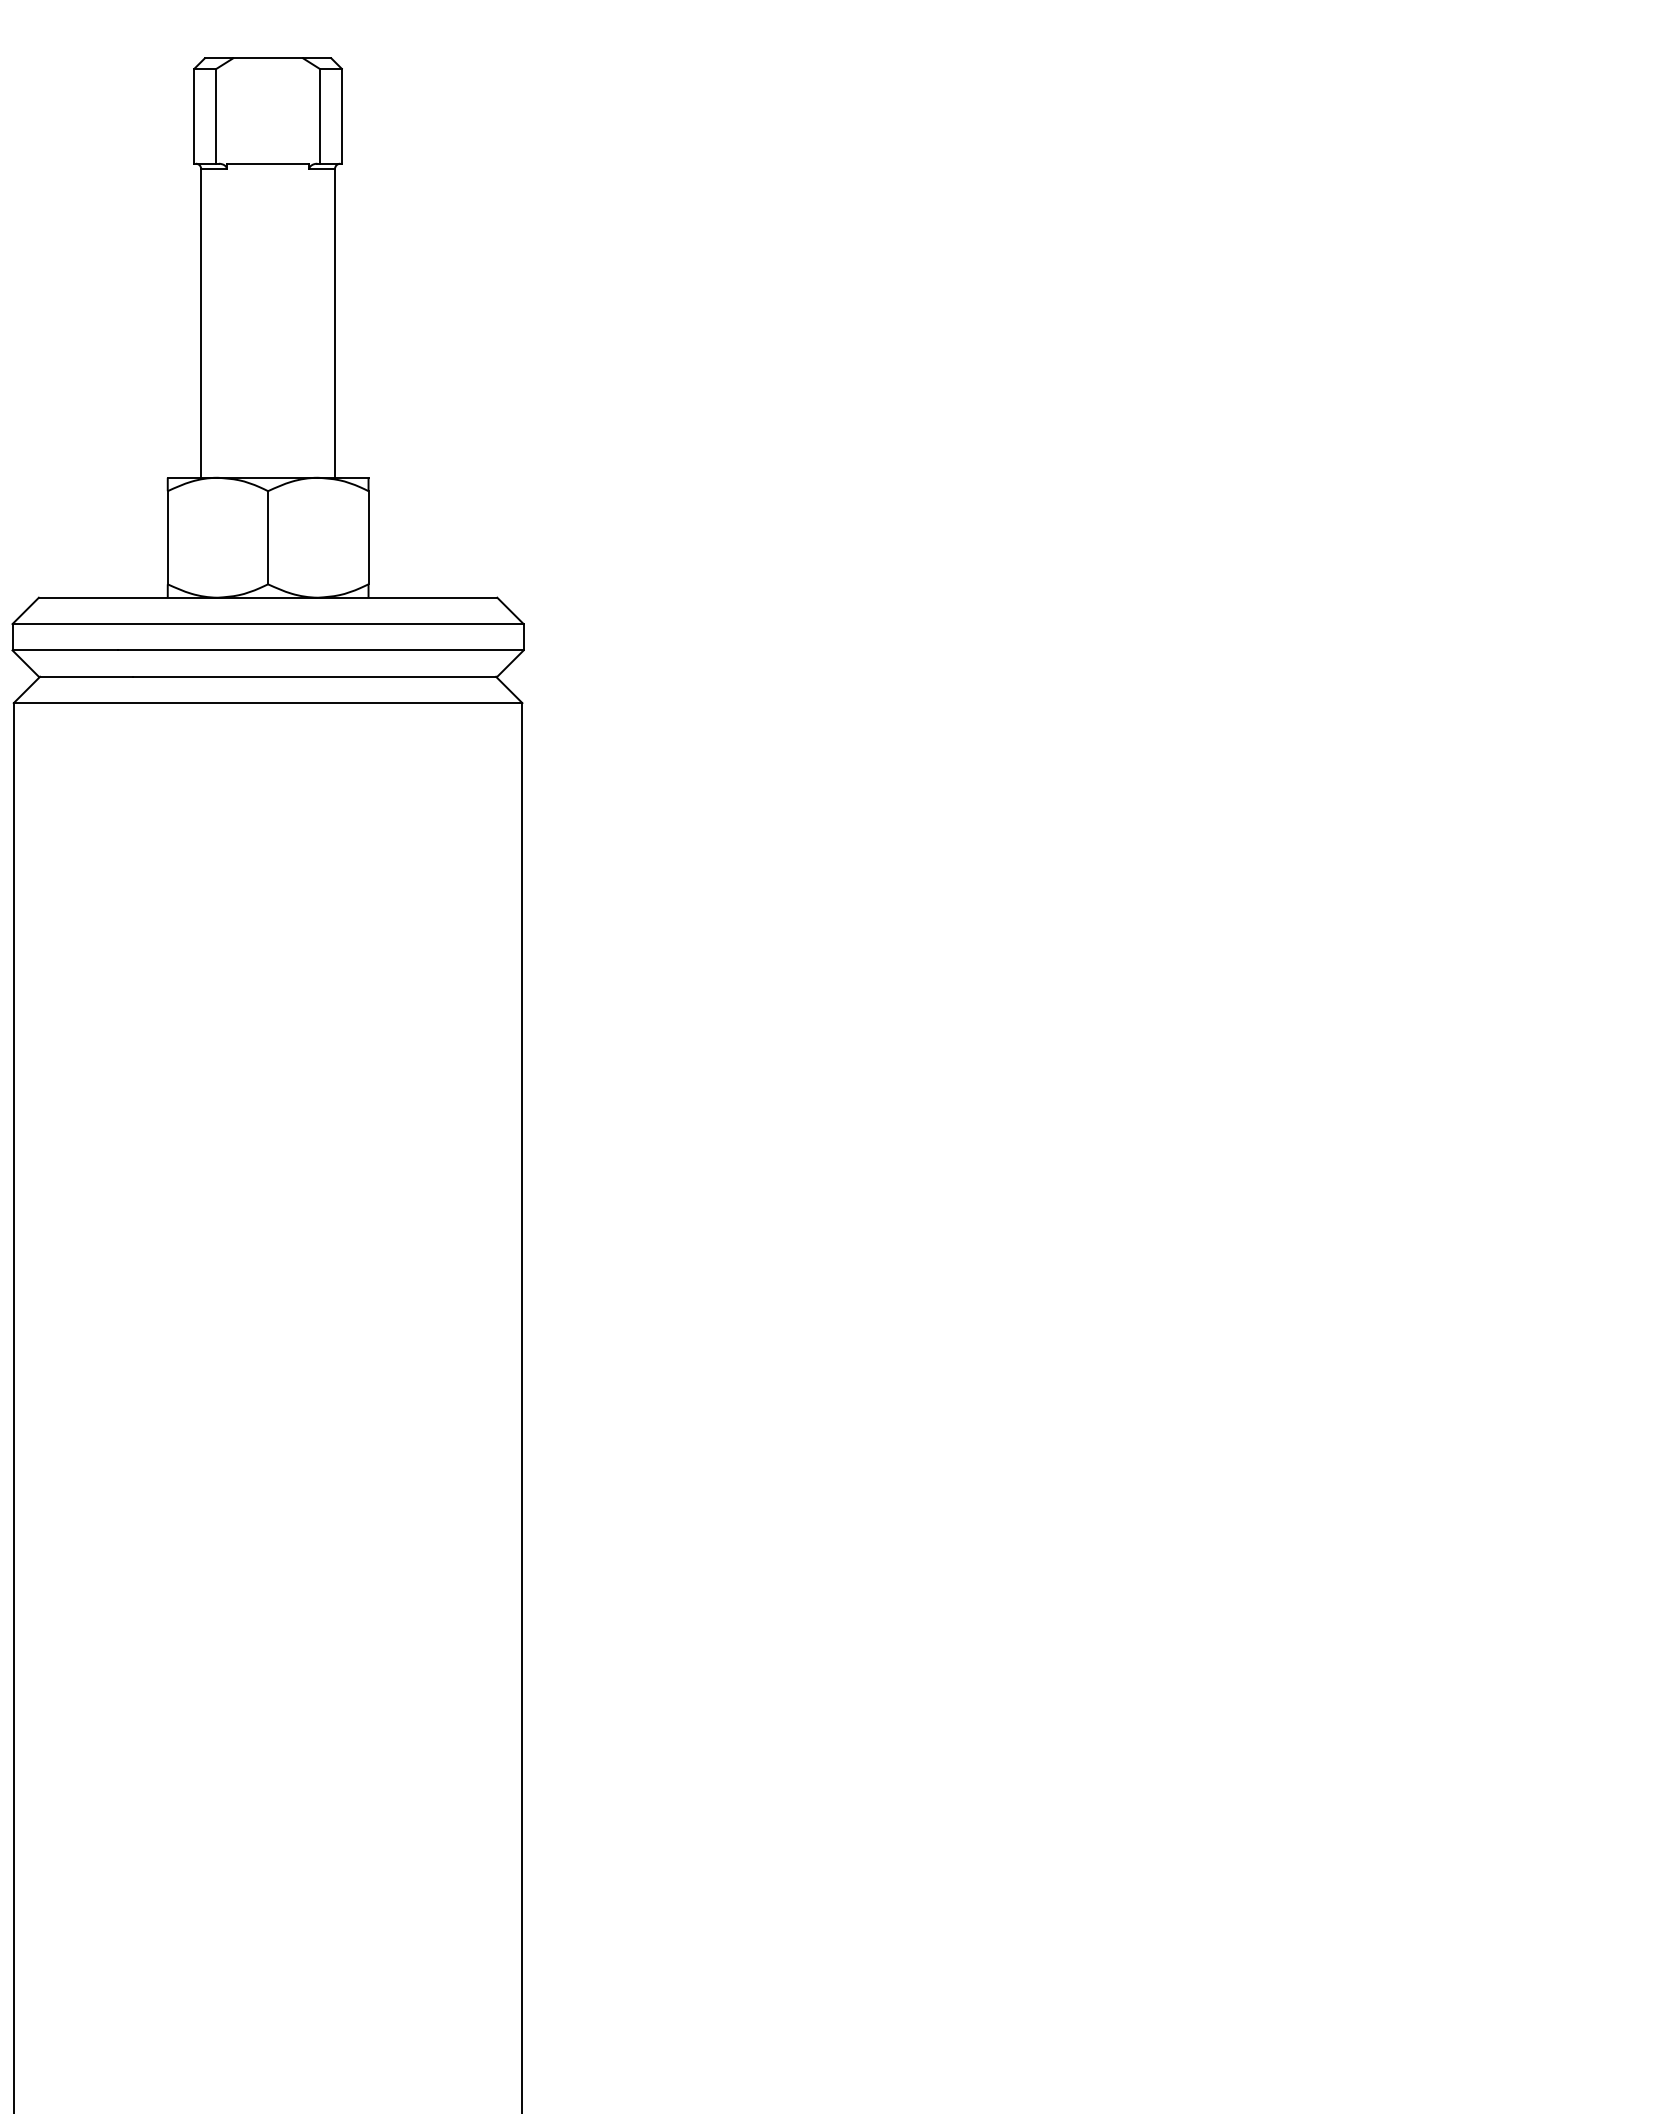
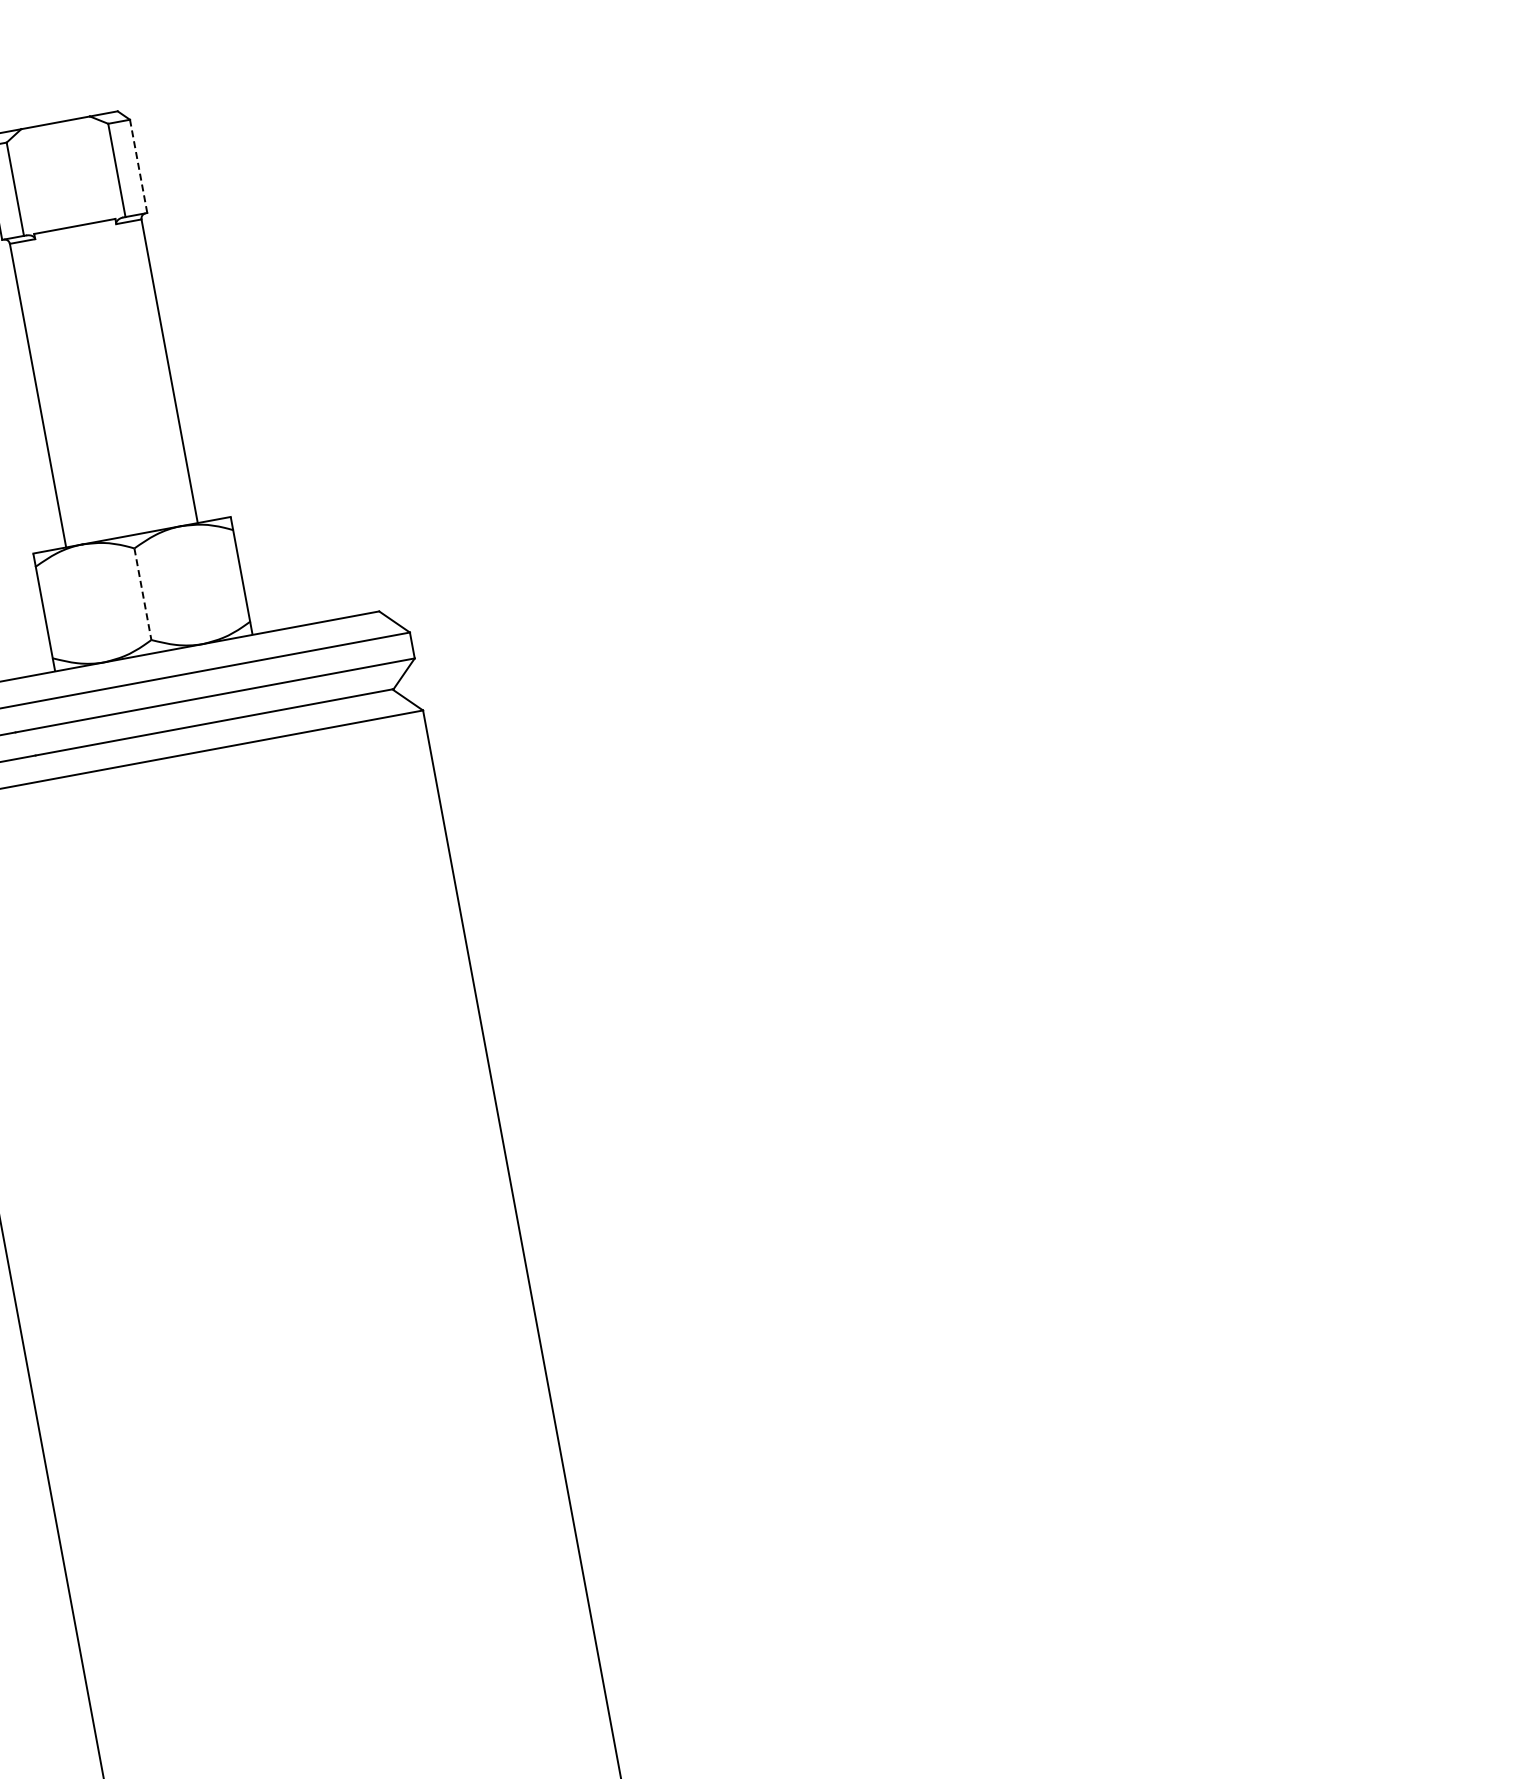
line: (341, 115) -> (138, 165), solid -> dashed
line: (268, 537) -> (143, 593), solid -> dashed

